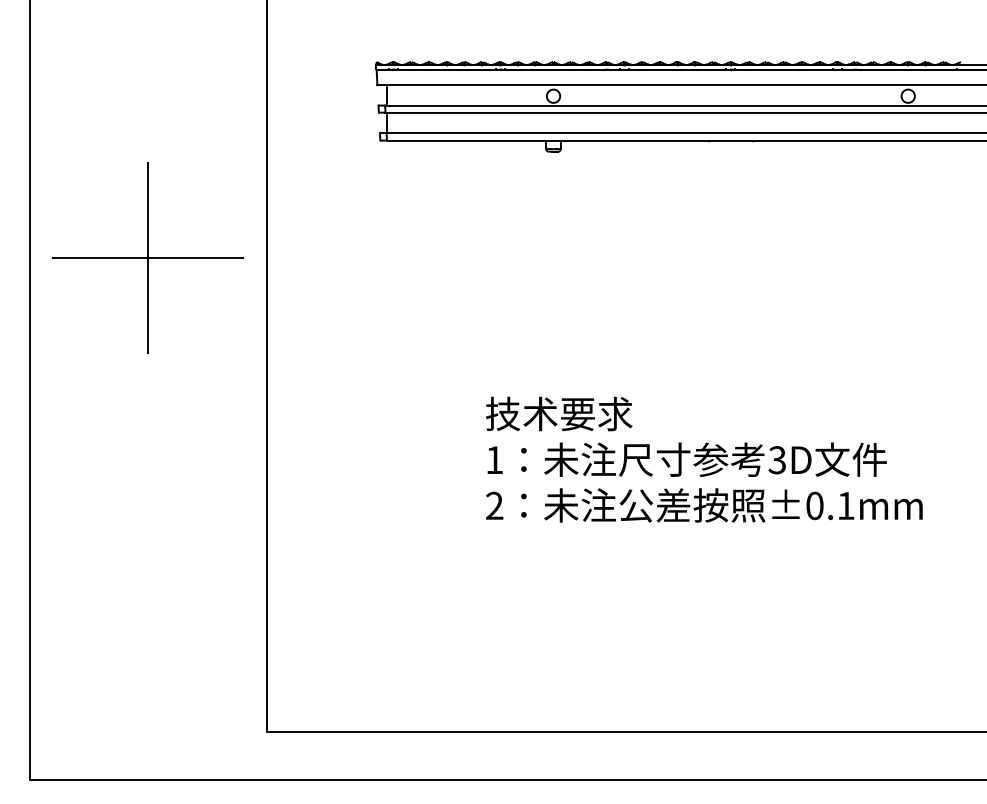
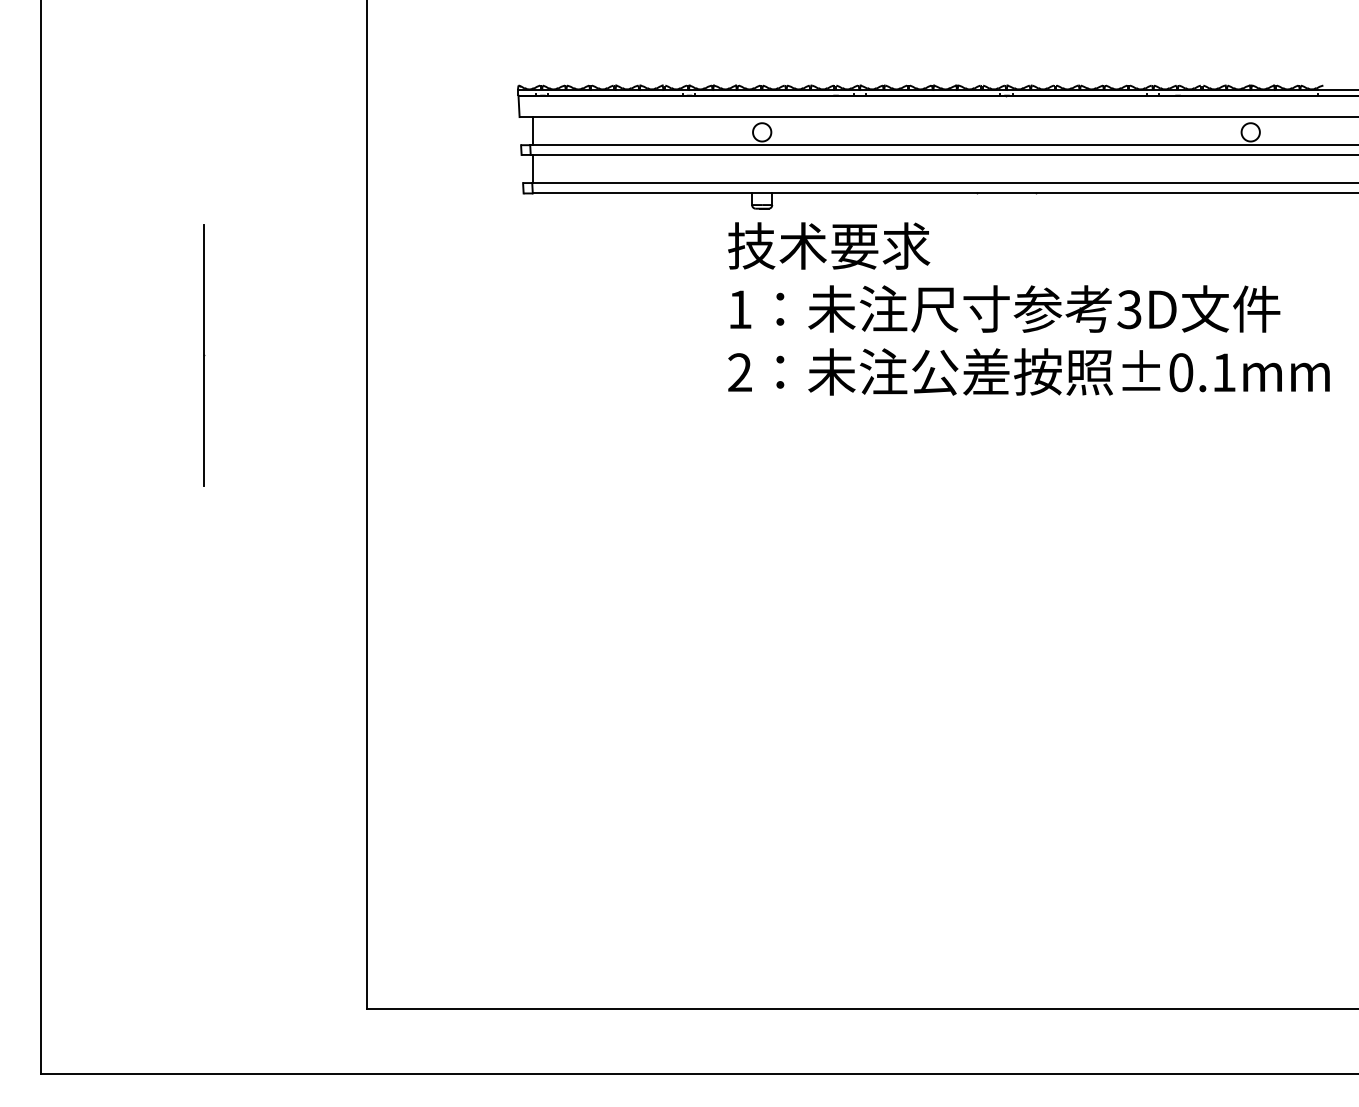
line: (147, 258) -> (203, 355), removed
text: (704, 459) -> (1028, 308), moved

